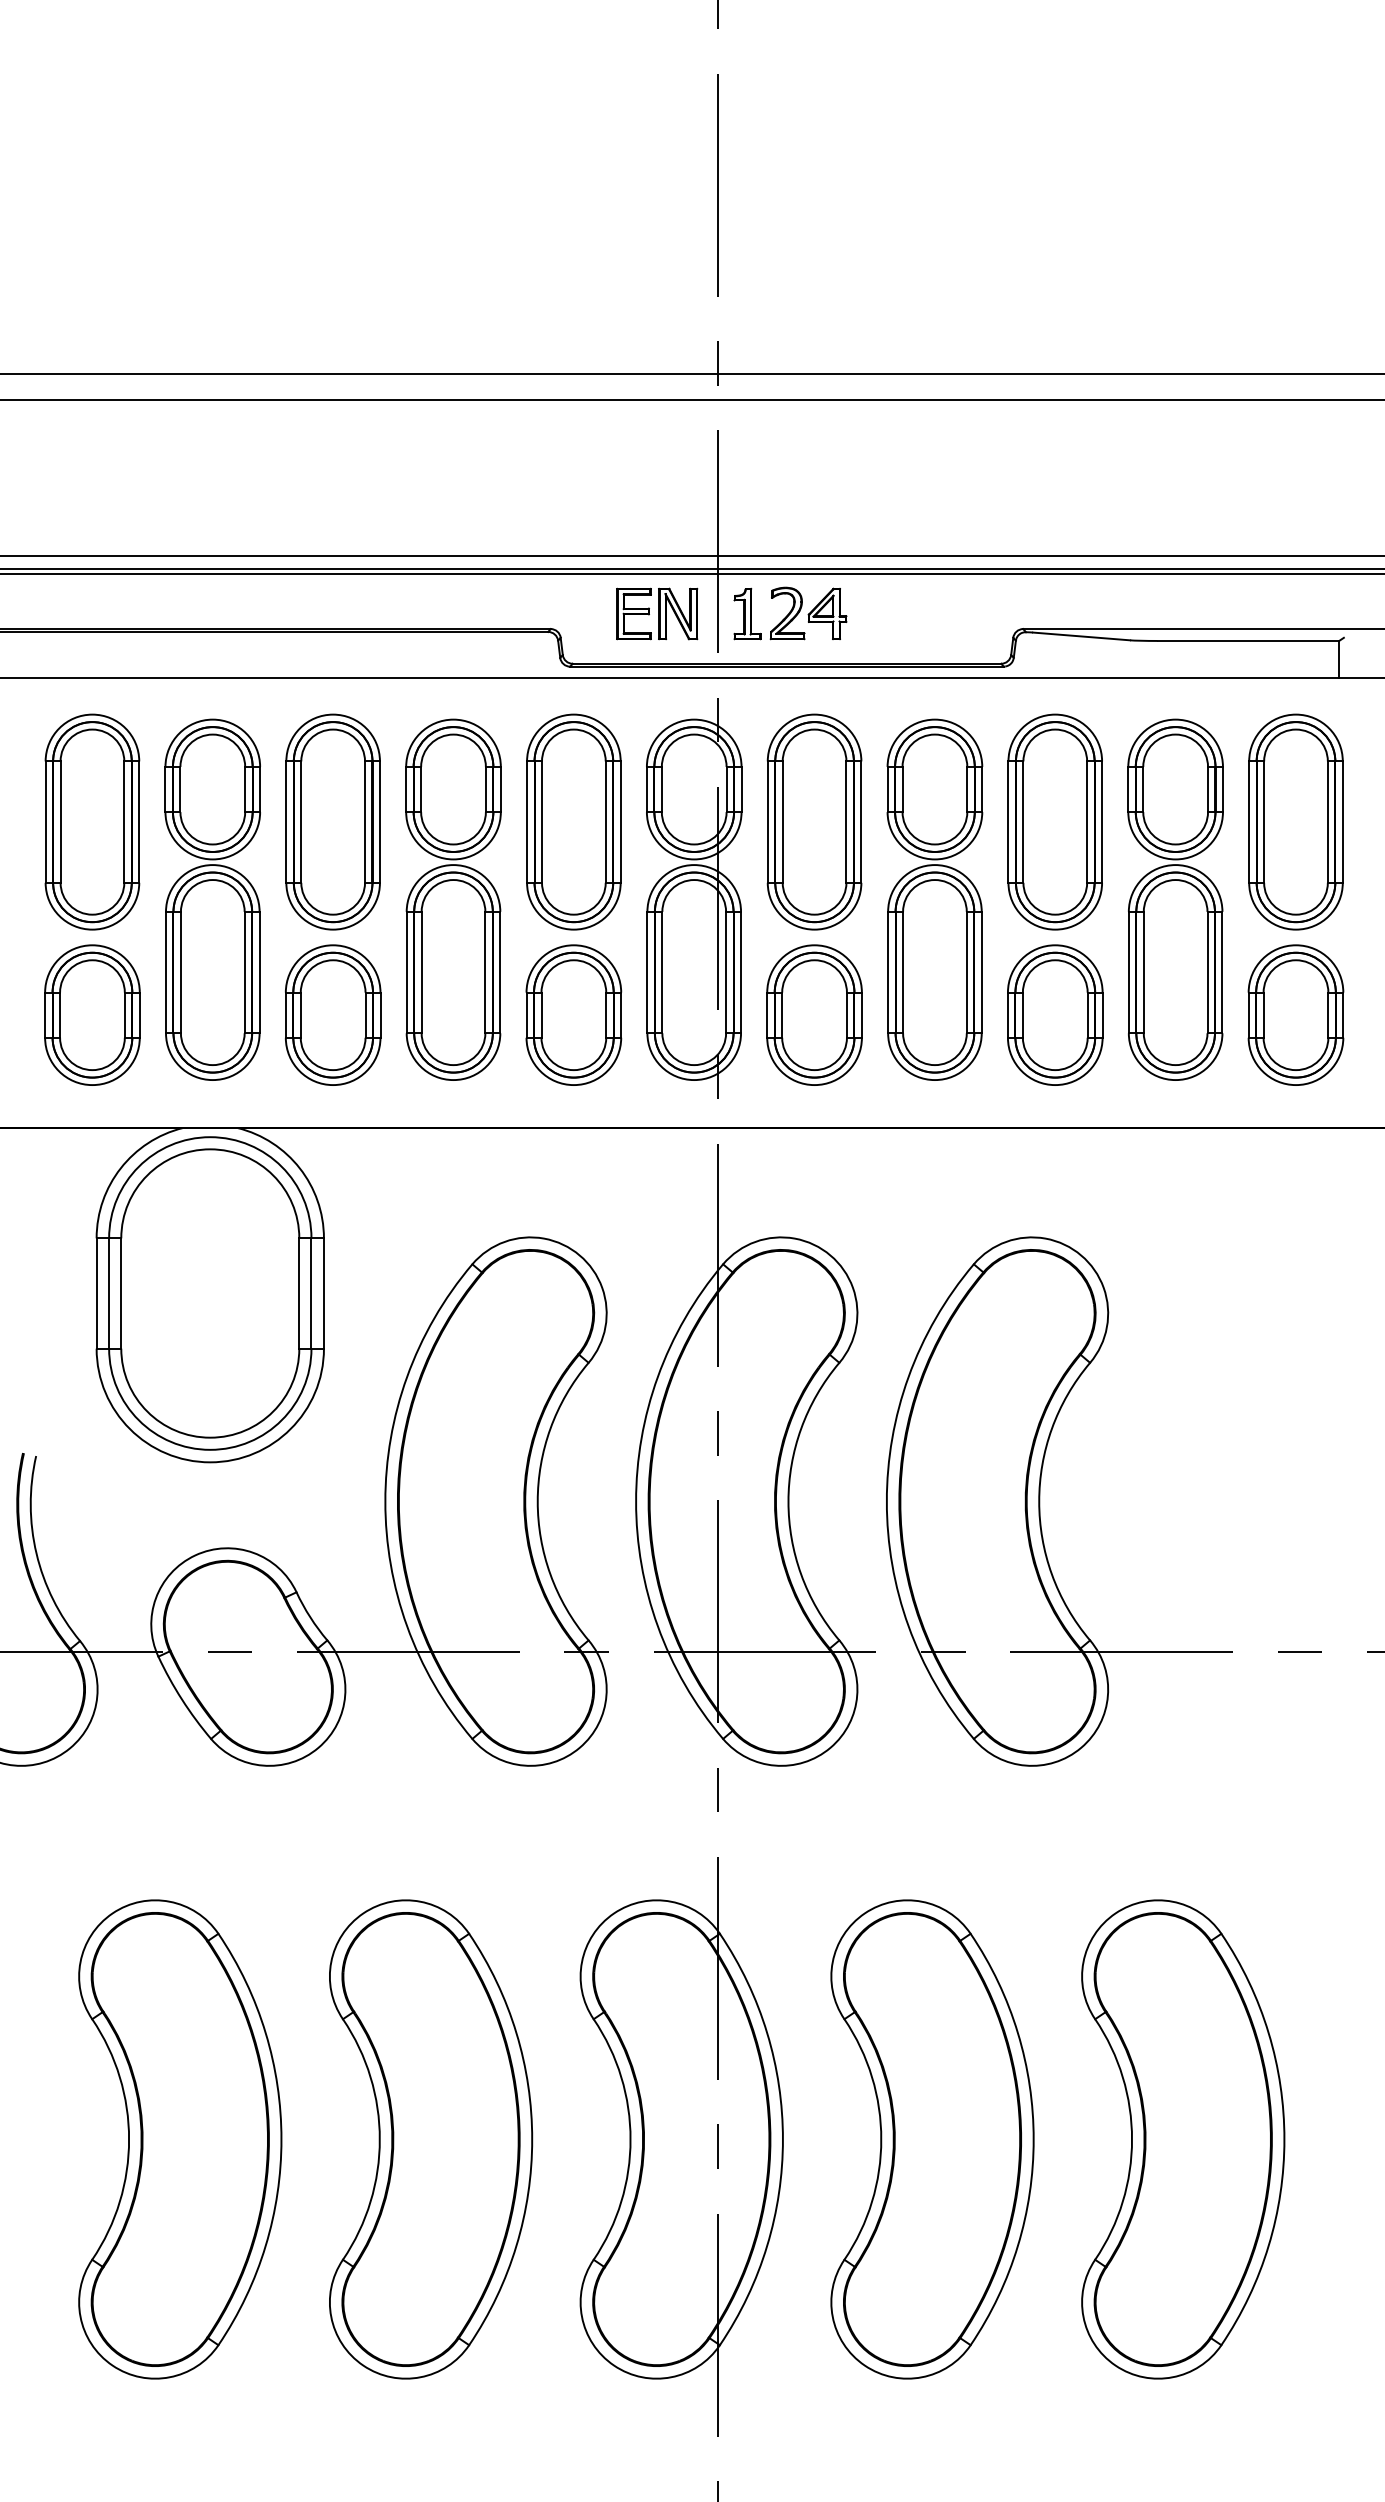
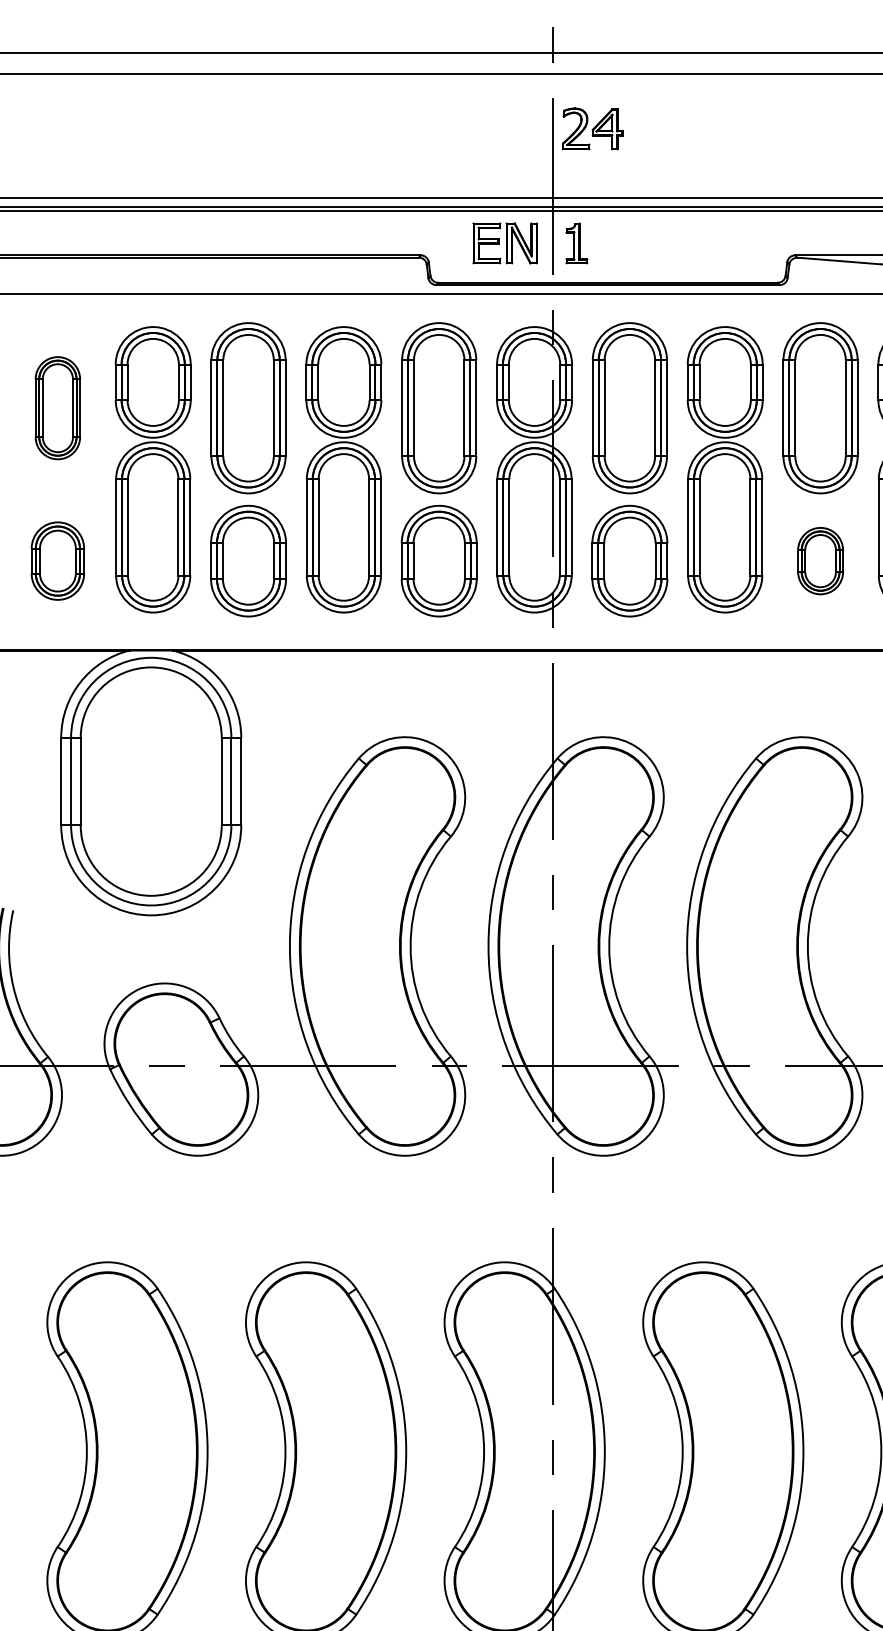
part: (808, 613) -> (592, 128), moved
part: (92, 821) -> (57, 407), size x0.6
part: (92, 1014) -> (57, 560), size x0.7
part: (1055, 1014) -> (820, 560), size x0.6

